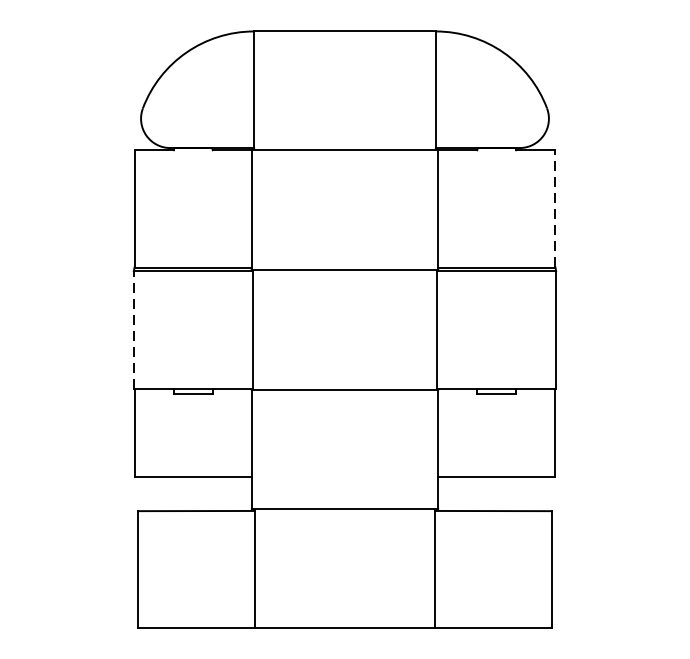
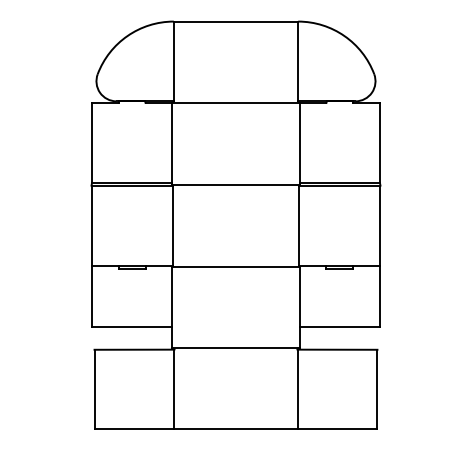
line: (554, 208) -> (379, 142), dashed -> solid
line: (133, 329) -> (91, 225), dashed -> solid

